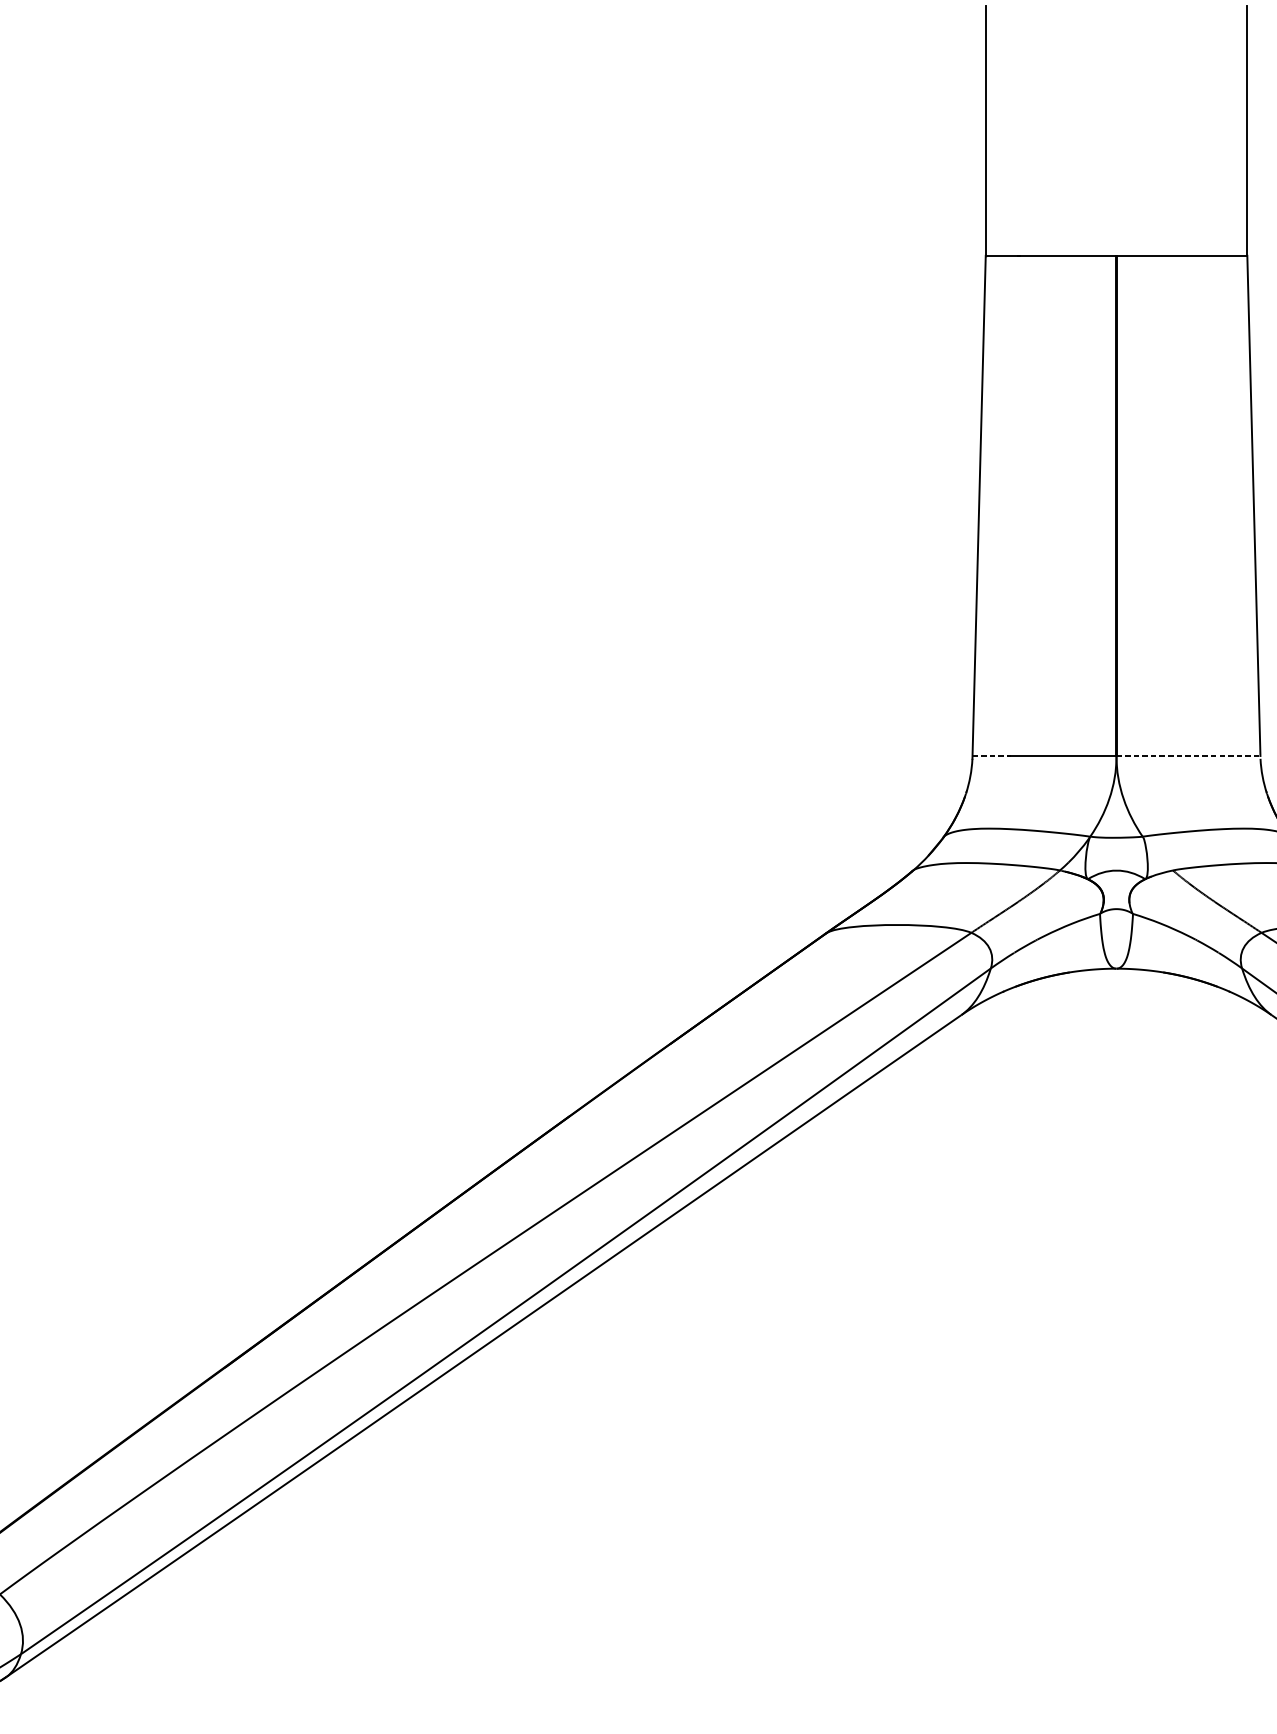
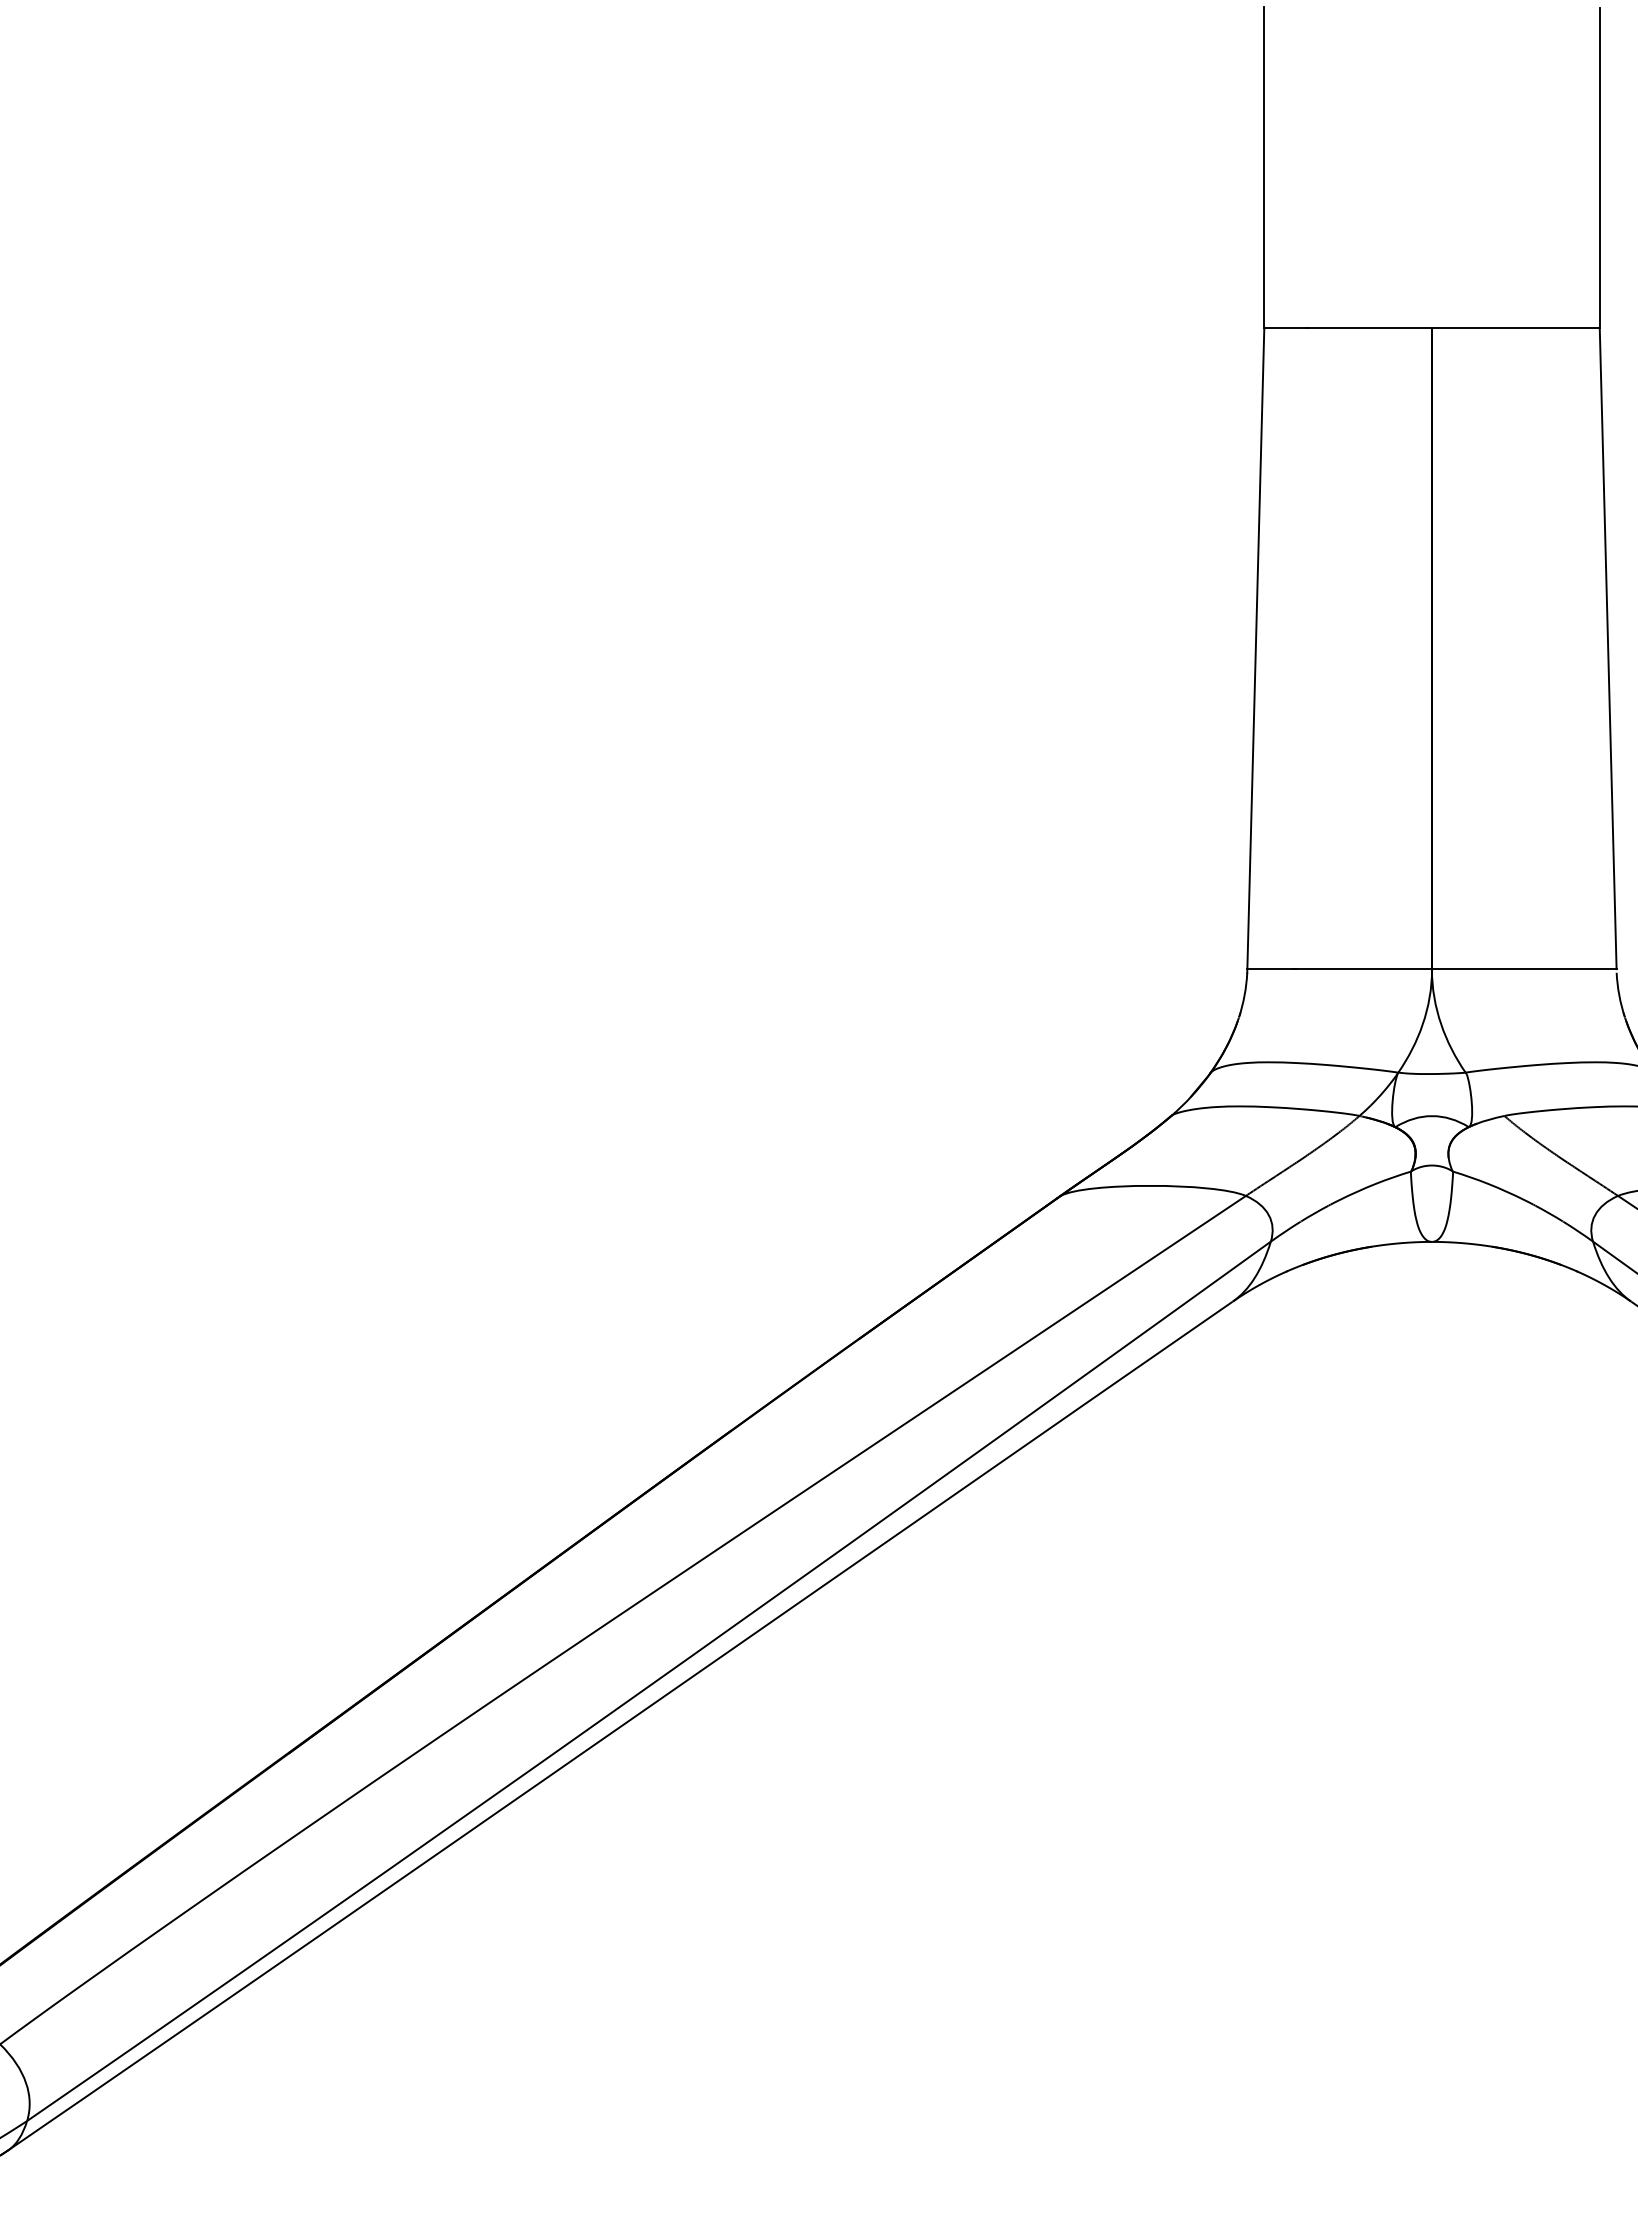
line: (990, 756) -> (1270, 969), dashed -> solid
line: (1188, 756) -> (1524, 969), dashed -> solid

